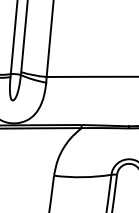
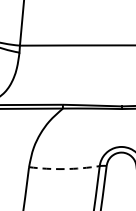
arc: (82, 177) -> (64, 169), solid -> dashed

